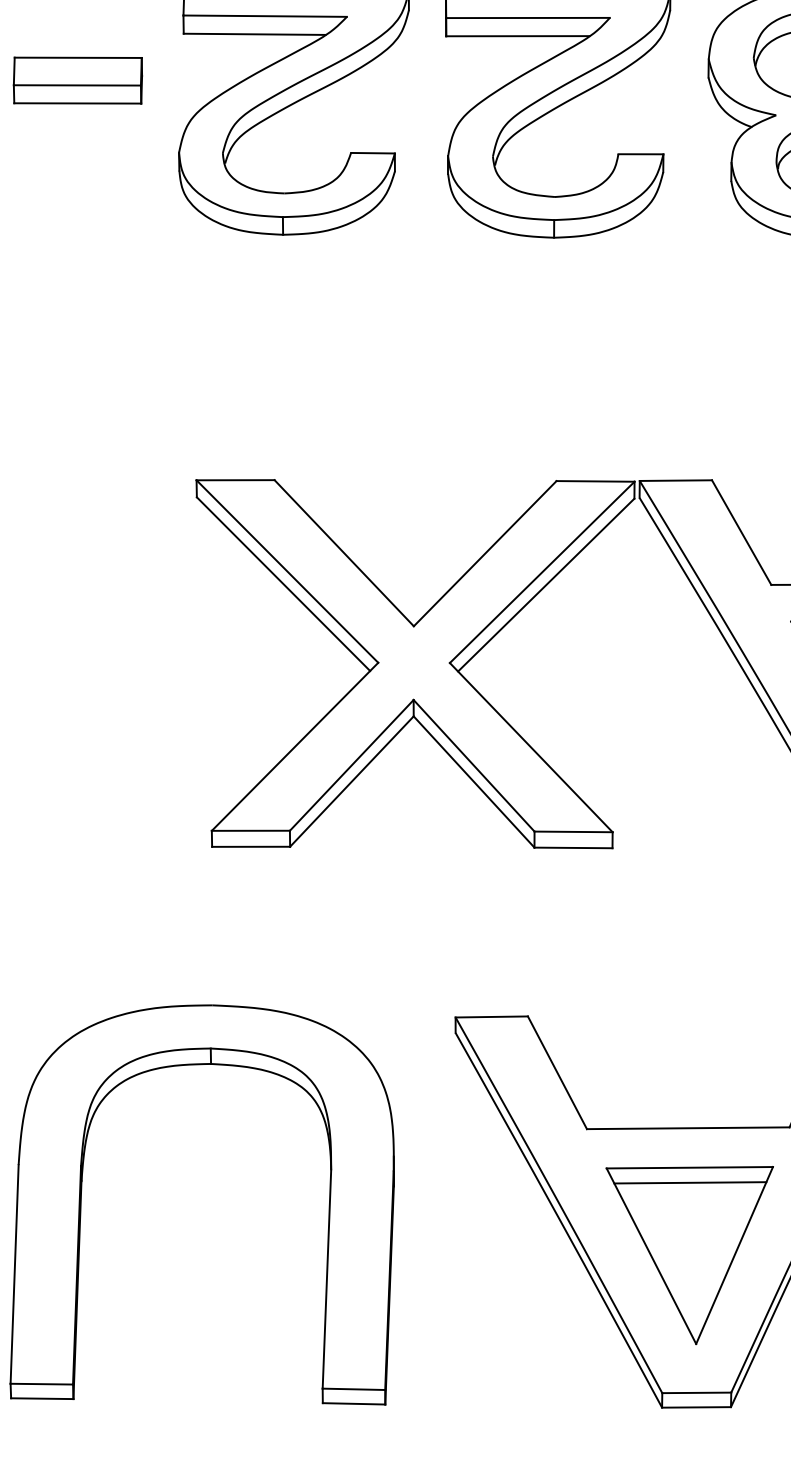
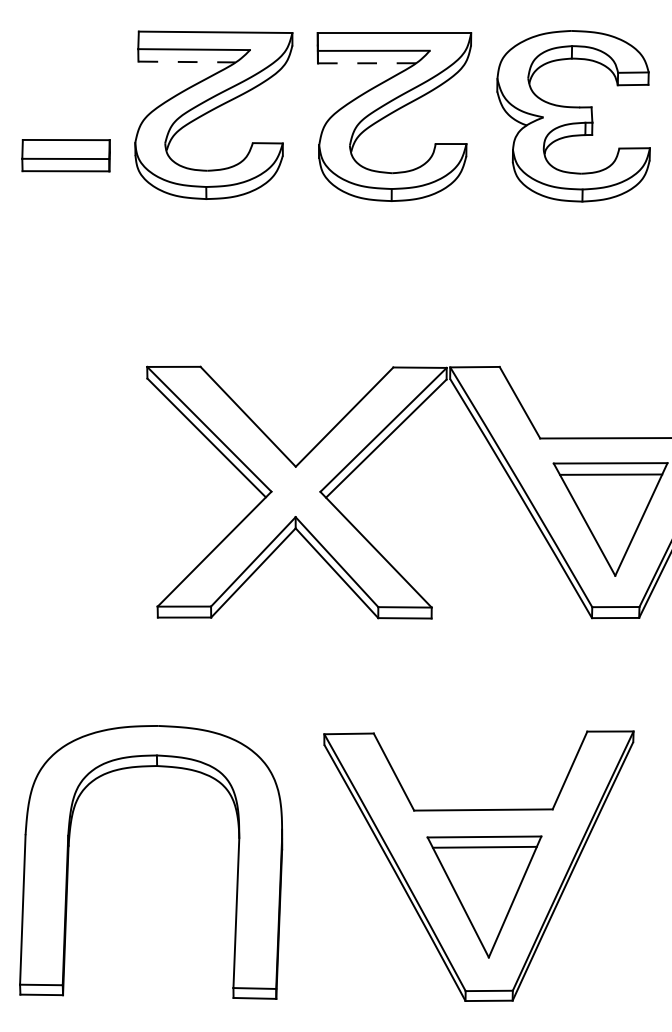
line: (255, 35) -> (187, 62), solid -> dashed
line: (517, 36) -> (366, 63), solid -> dashed
part: (77, 80) -> (65, 155), moved

